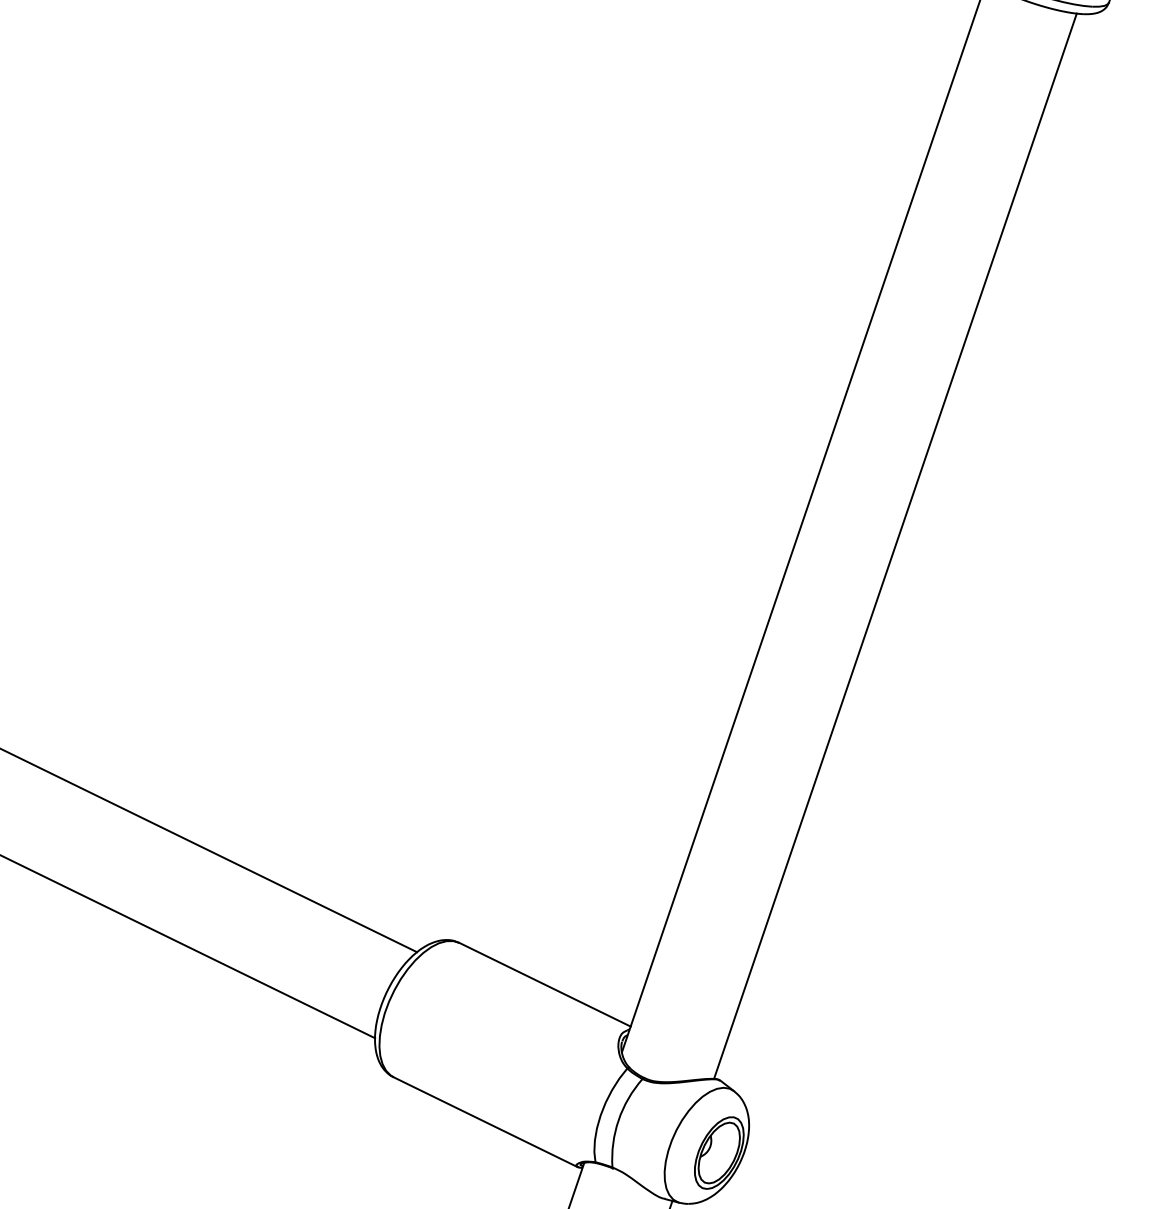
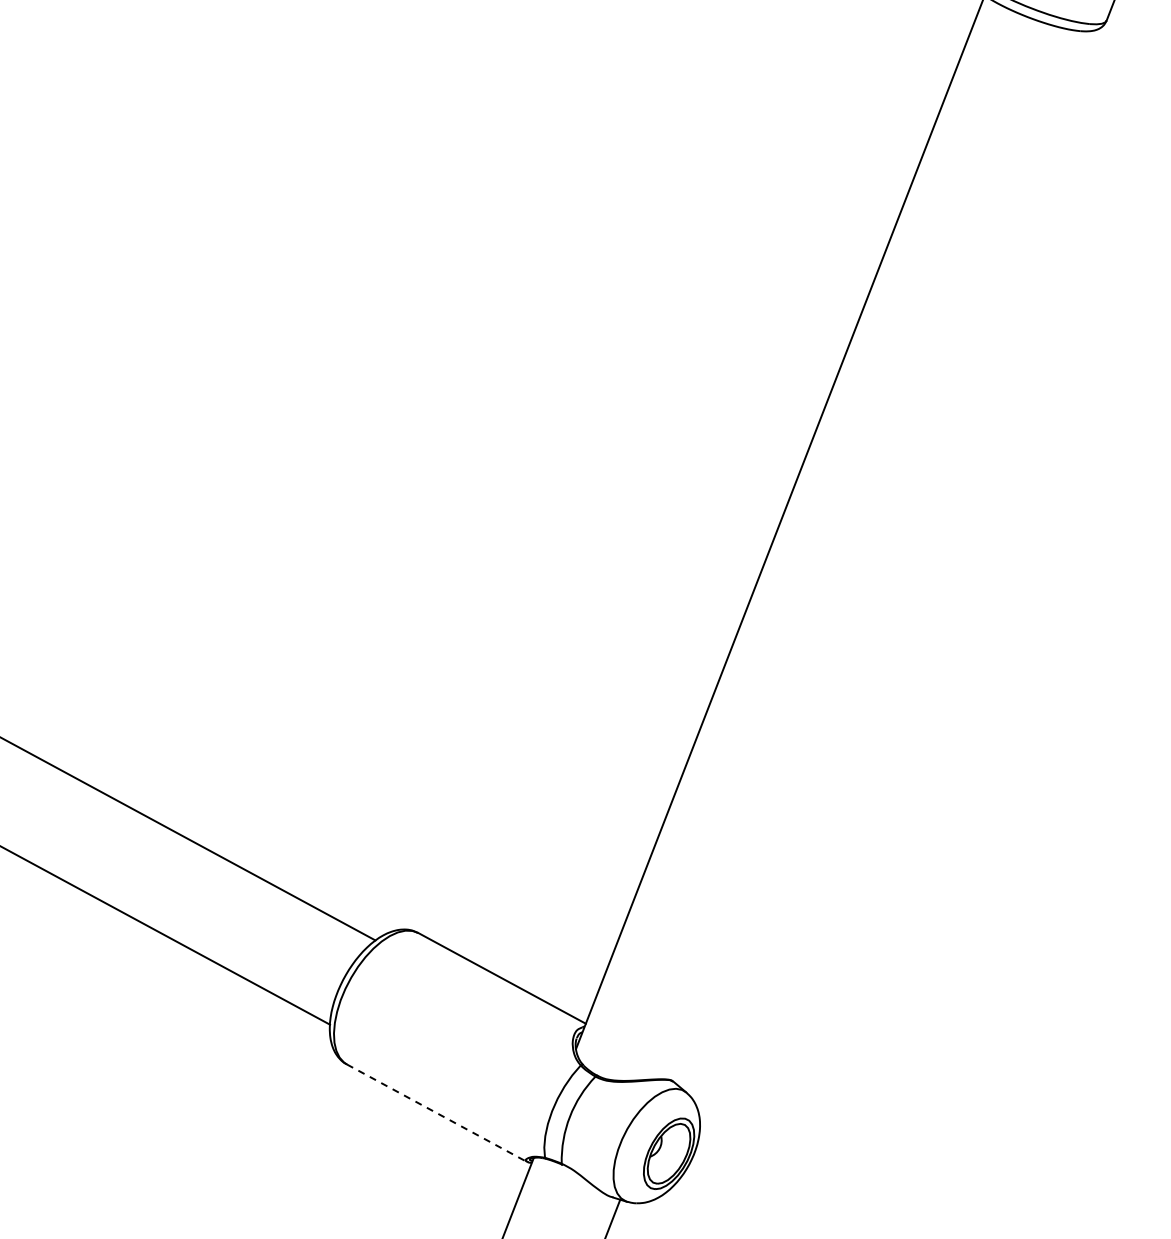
line: (895, 545) -> (870, 554), removed
line: (486, 1122) -> (437, 1113), solid -> dashed

